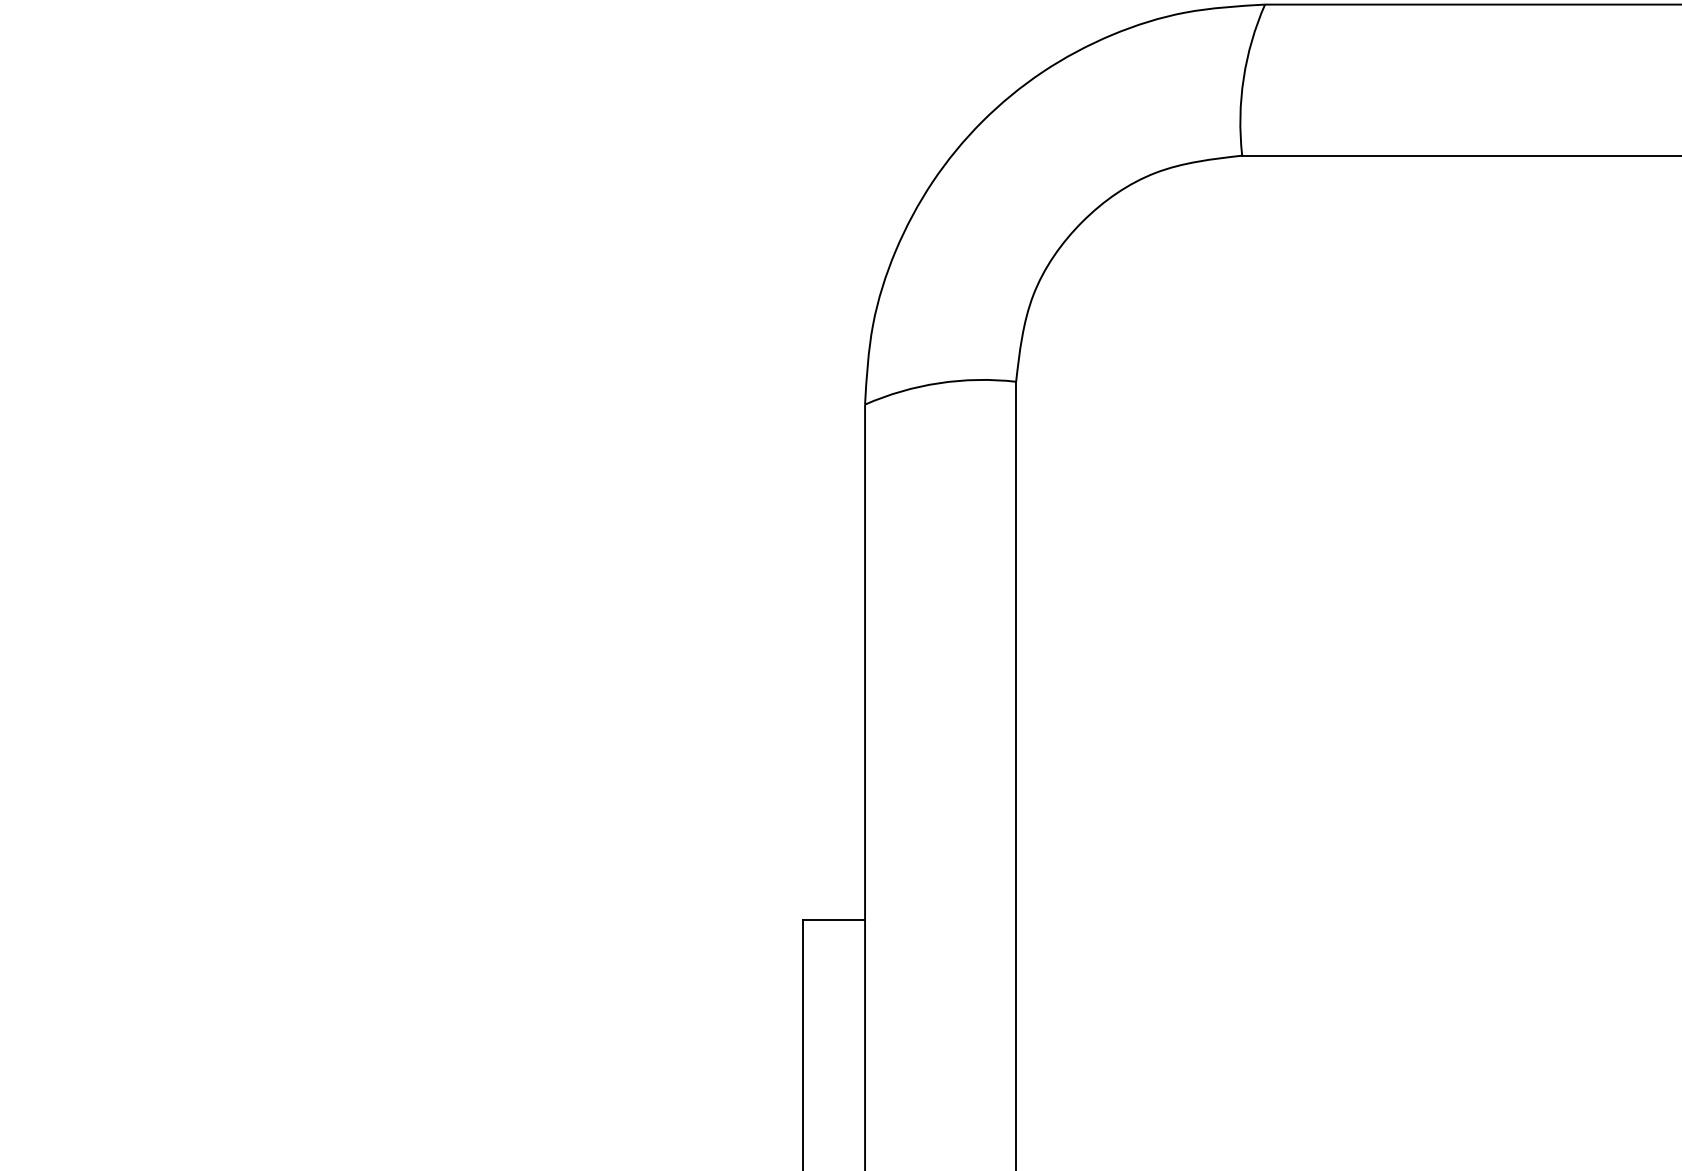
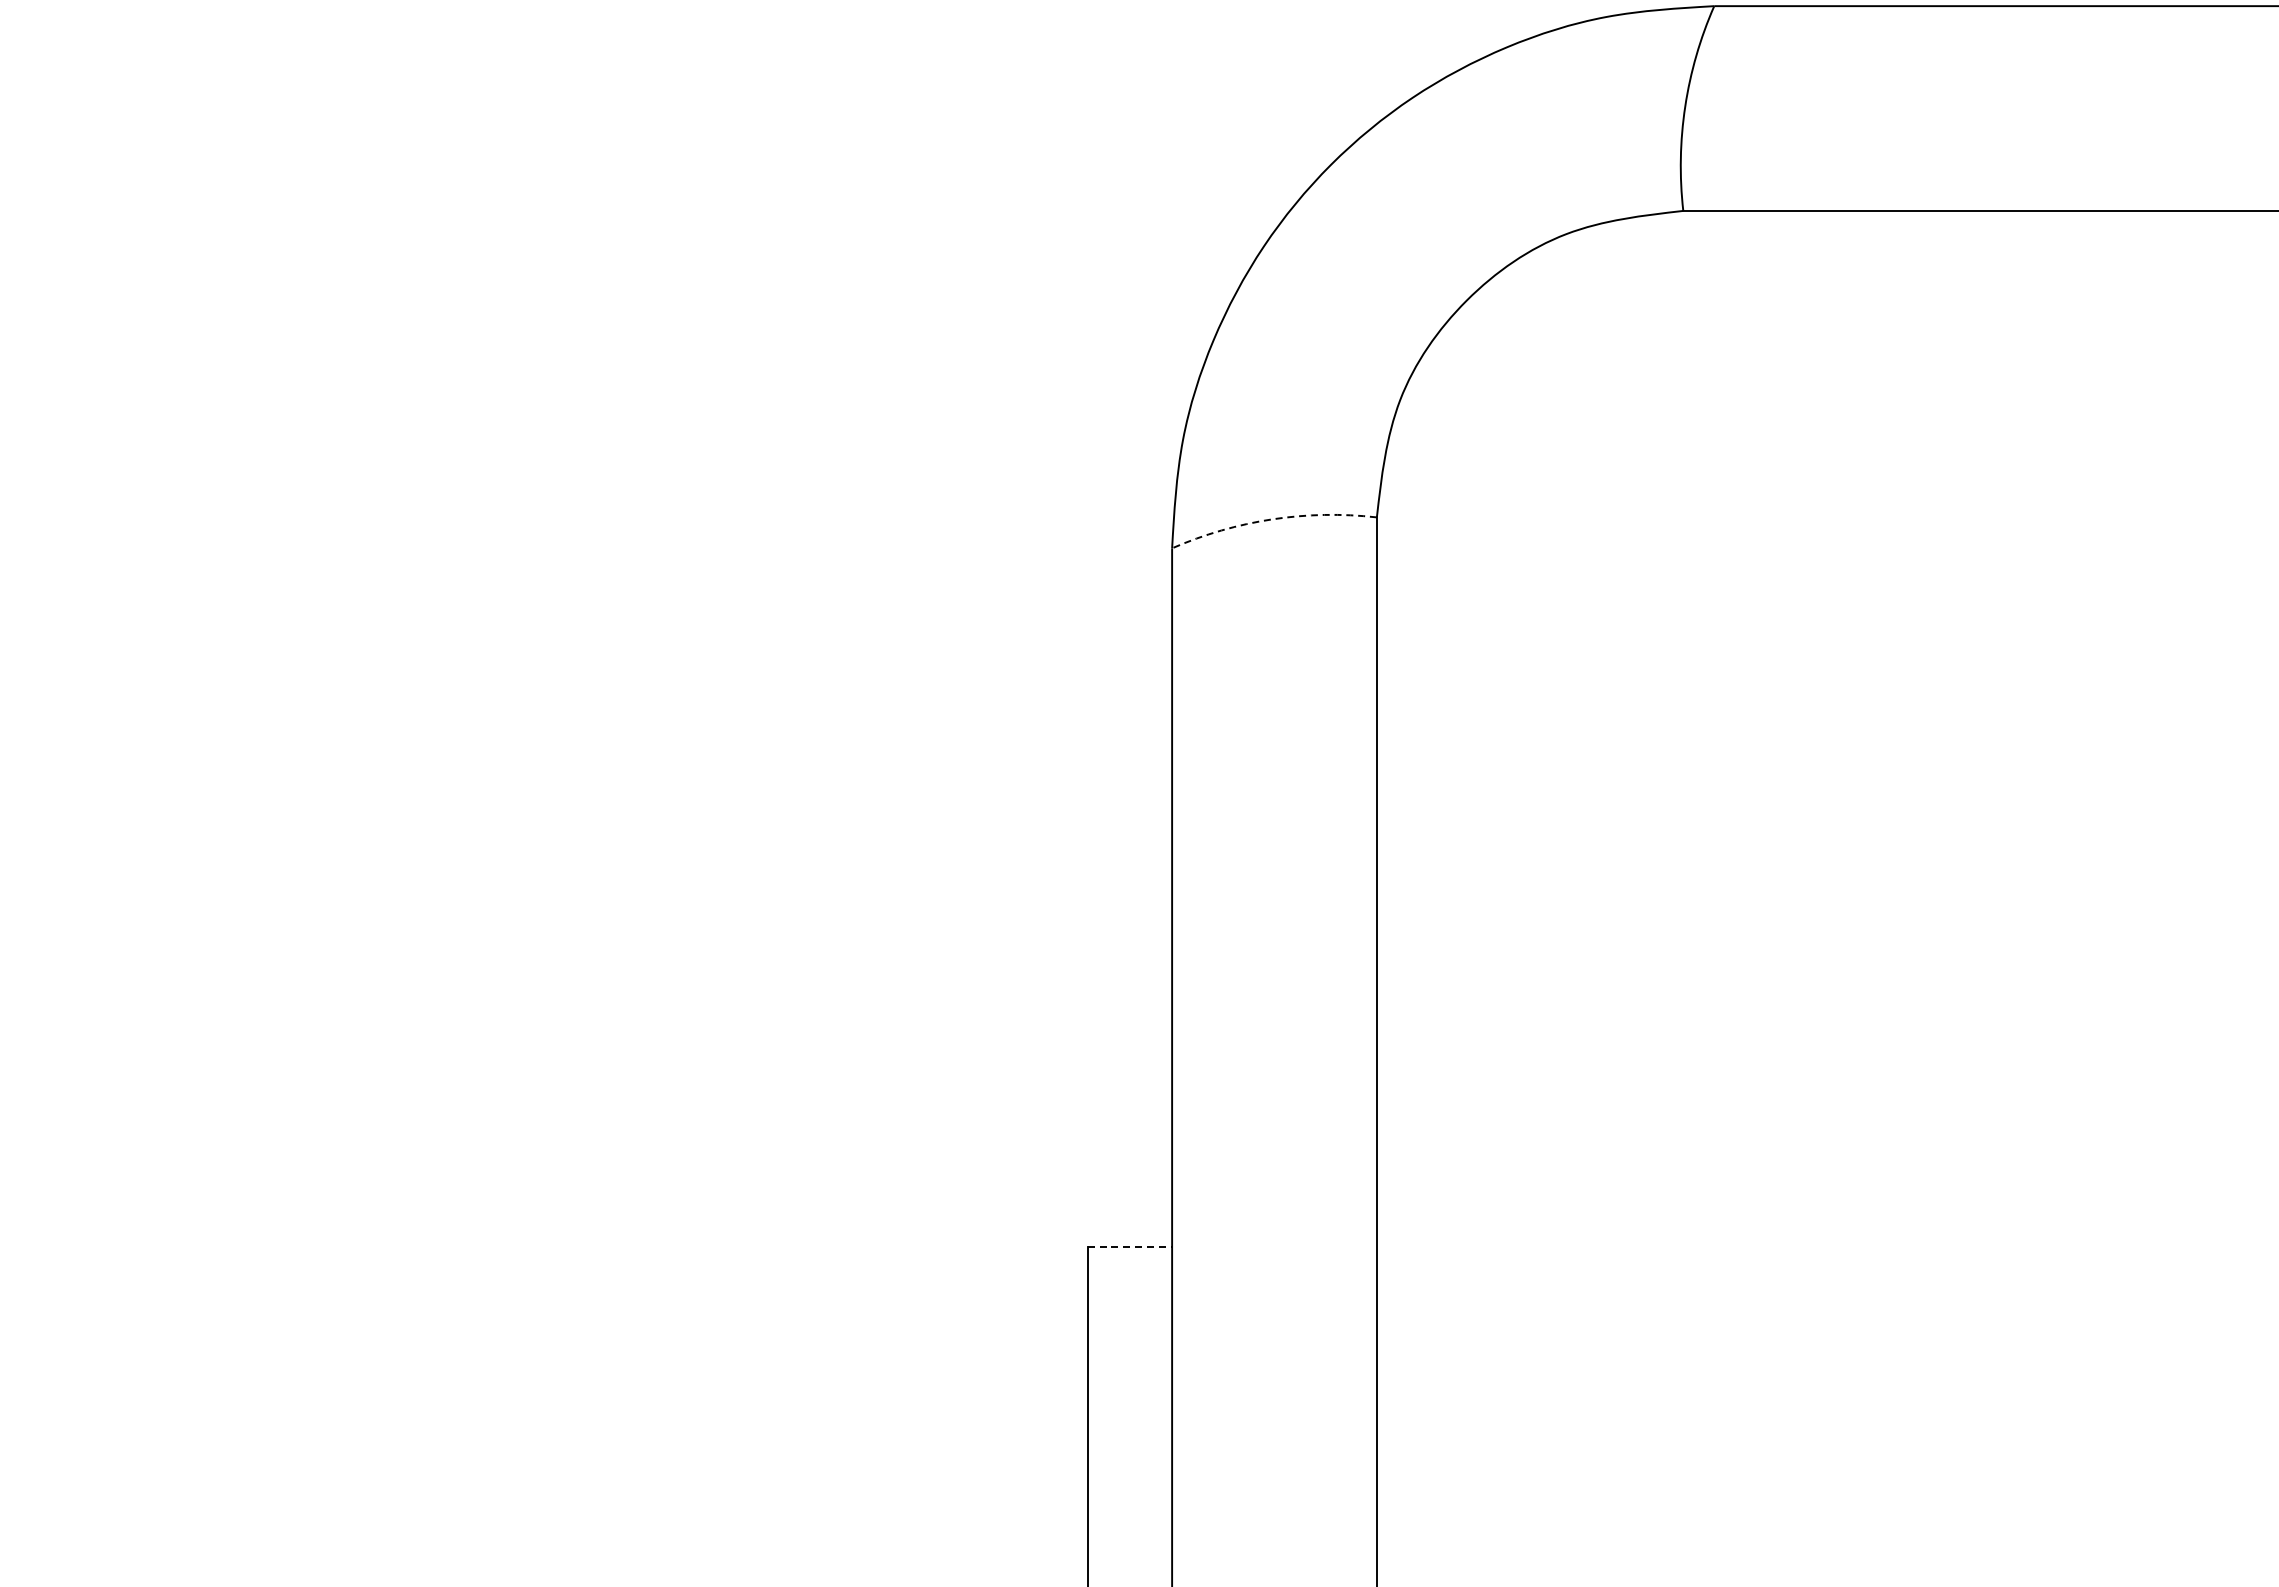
arc: (939, 383) -> (1272, 519), solid -> dashed
line: (834, 920) -> (1130, 1247), solid -> dashed

